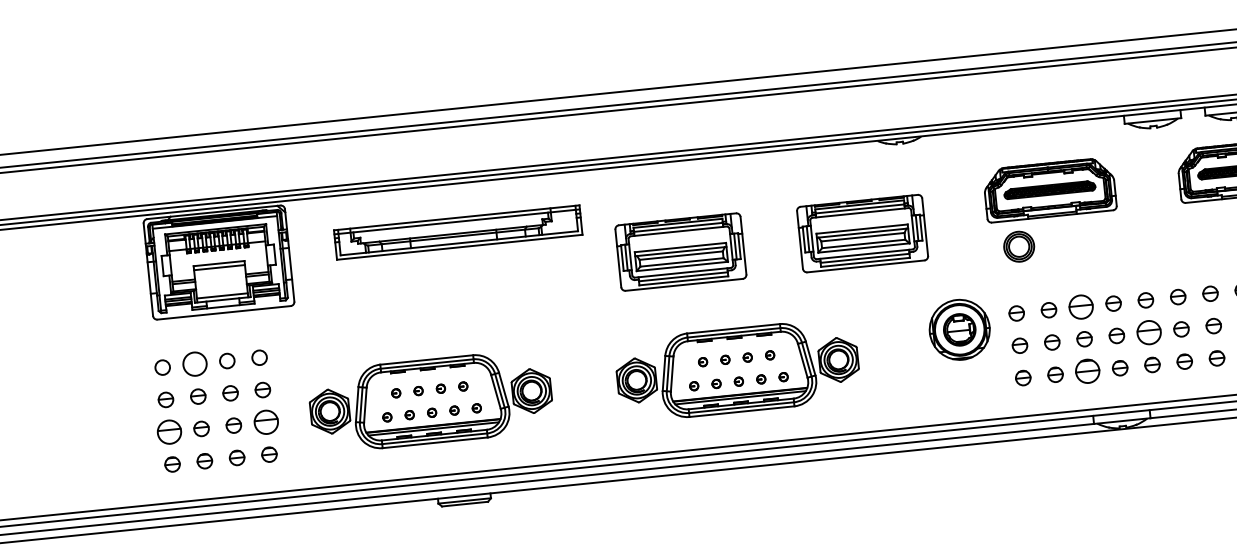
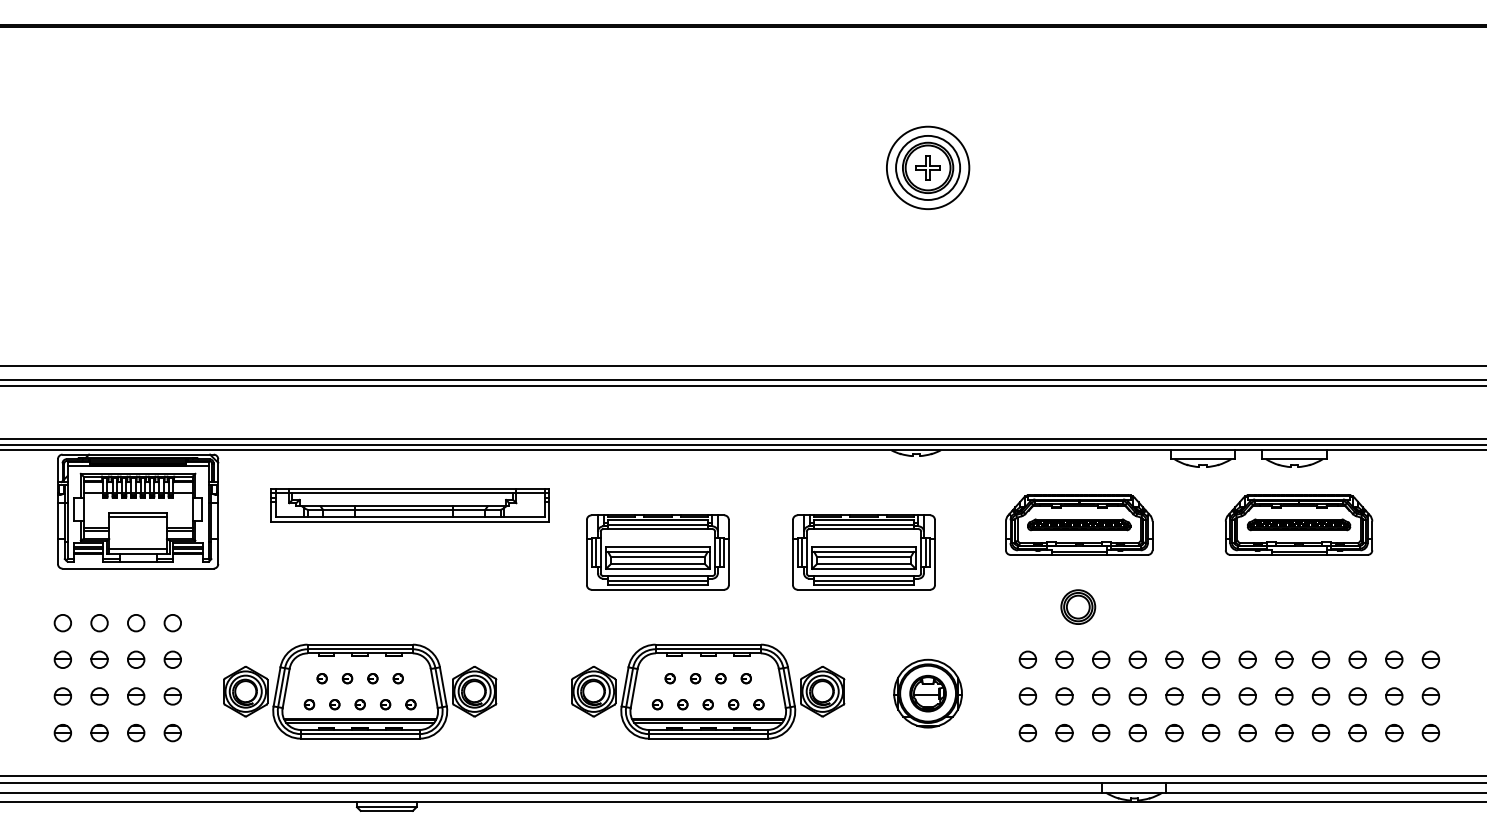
part: (1019, 246) -> (1078, 606), moved
part: (1081, 306) -> (1101, 659), size x0.62
part: (959, 329) -> (927, 693), moved
part: (1149, 332) -> (1174, 696), size x0.62
circle: (195, 364) -> (99, 623), size x0.62
part: (1088, 371) -> (1101, 733), size x0.62
part: (265, 422) -> (172, 696), size x0.62
part: (168, 432) -> (62, 696), size x0.62

